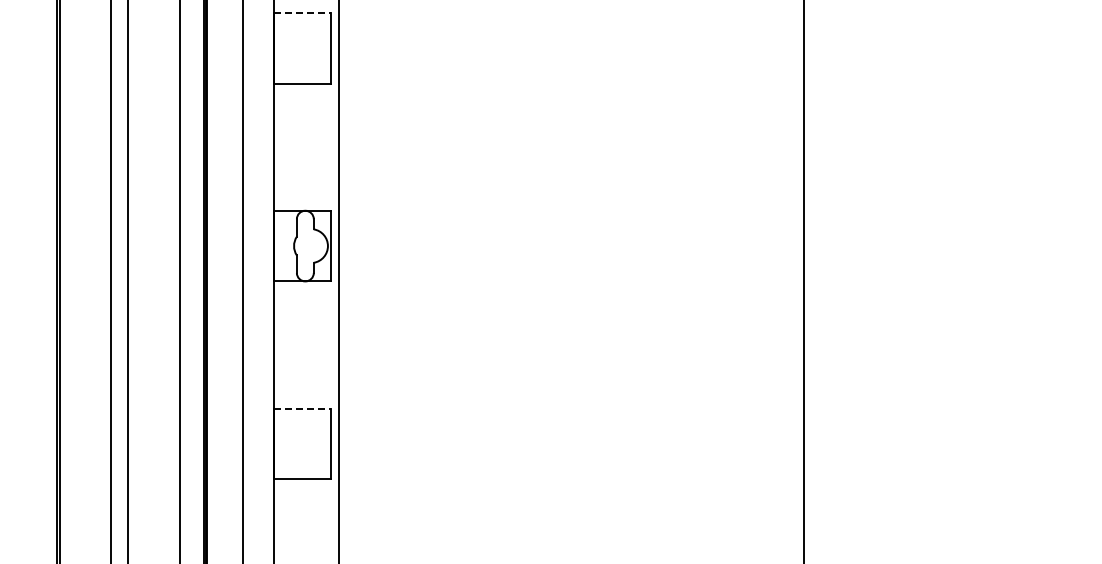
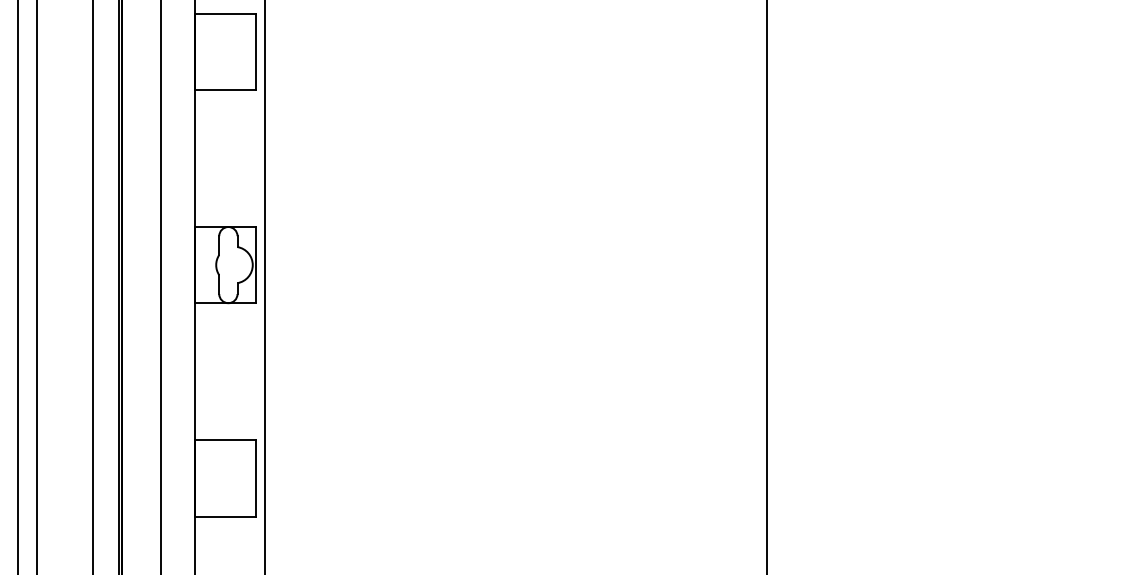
line: (303, 12) -> (226, 13), dashed -> solid
line: (303, 408) -> (226, 440), dashed -> solid

